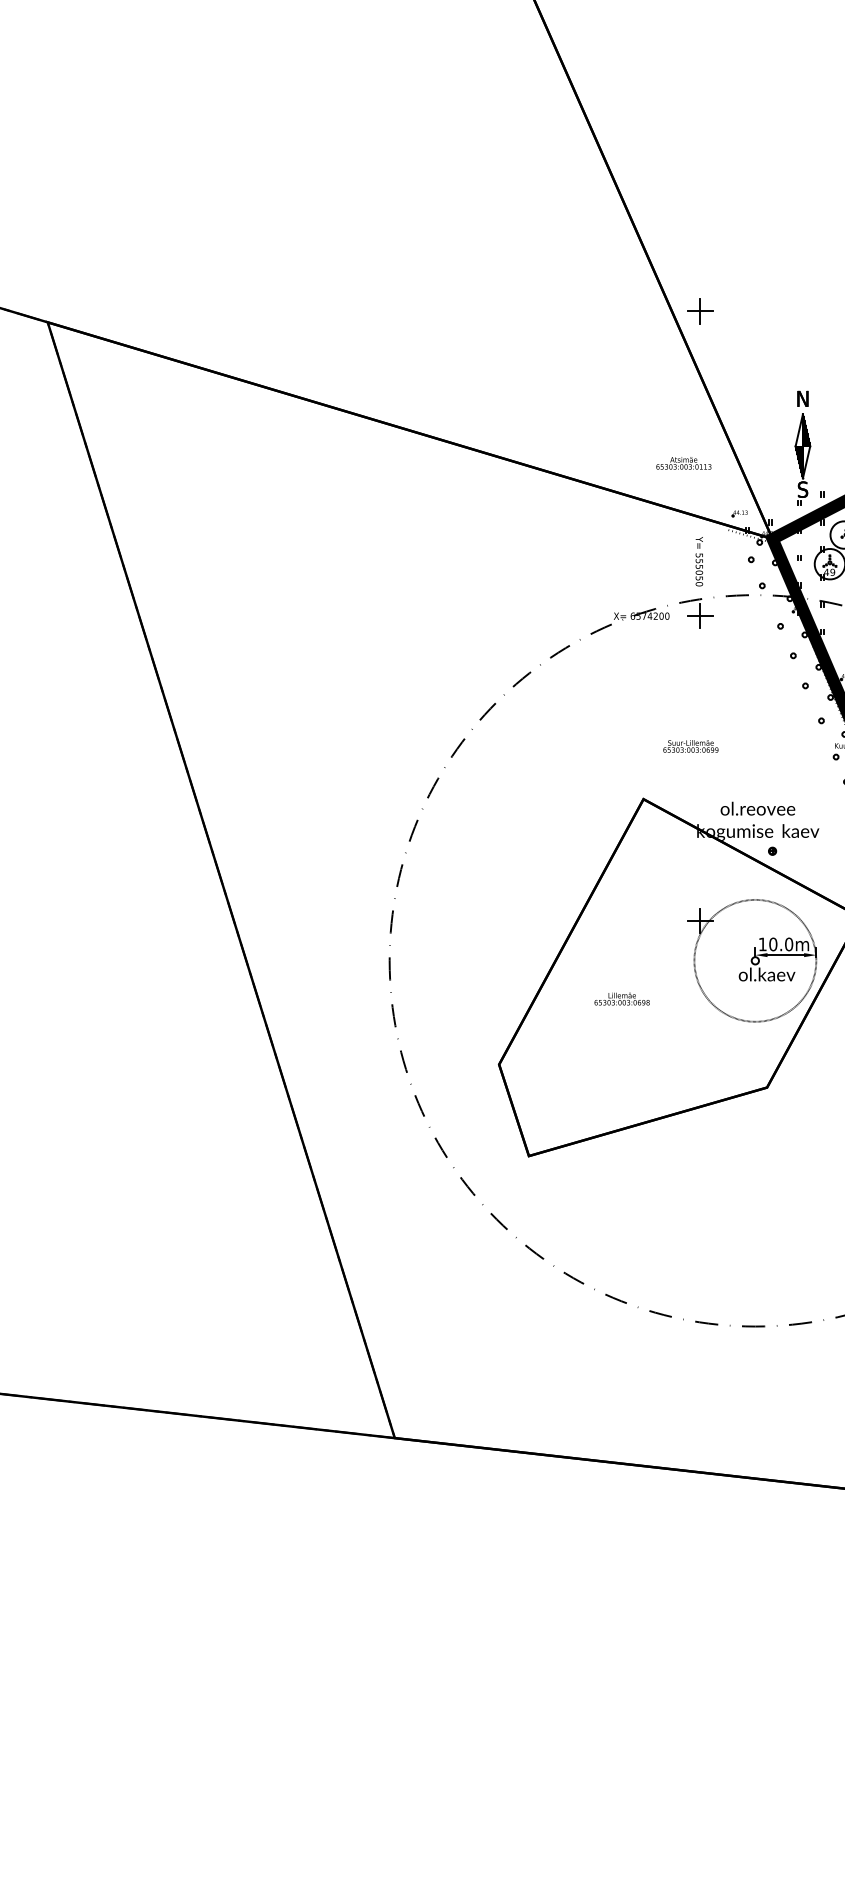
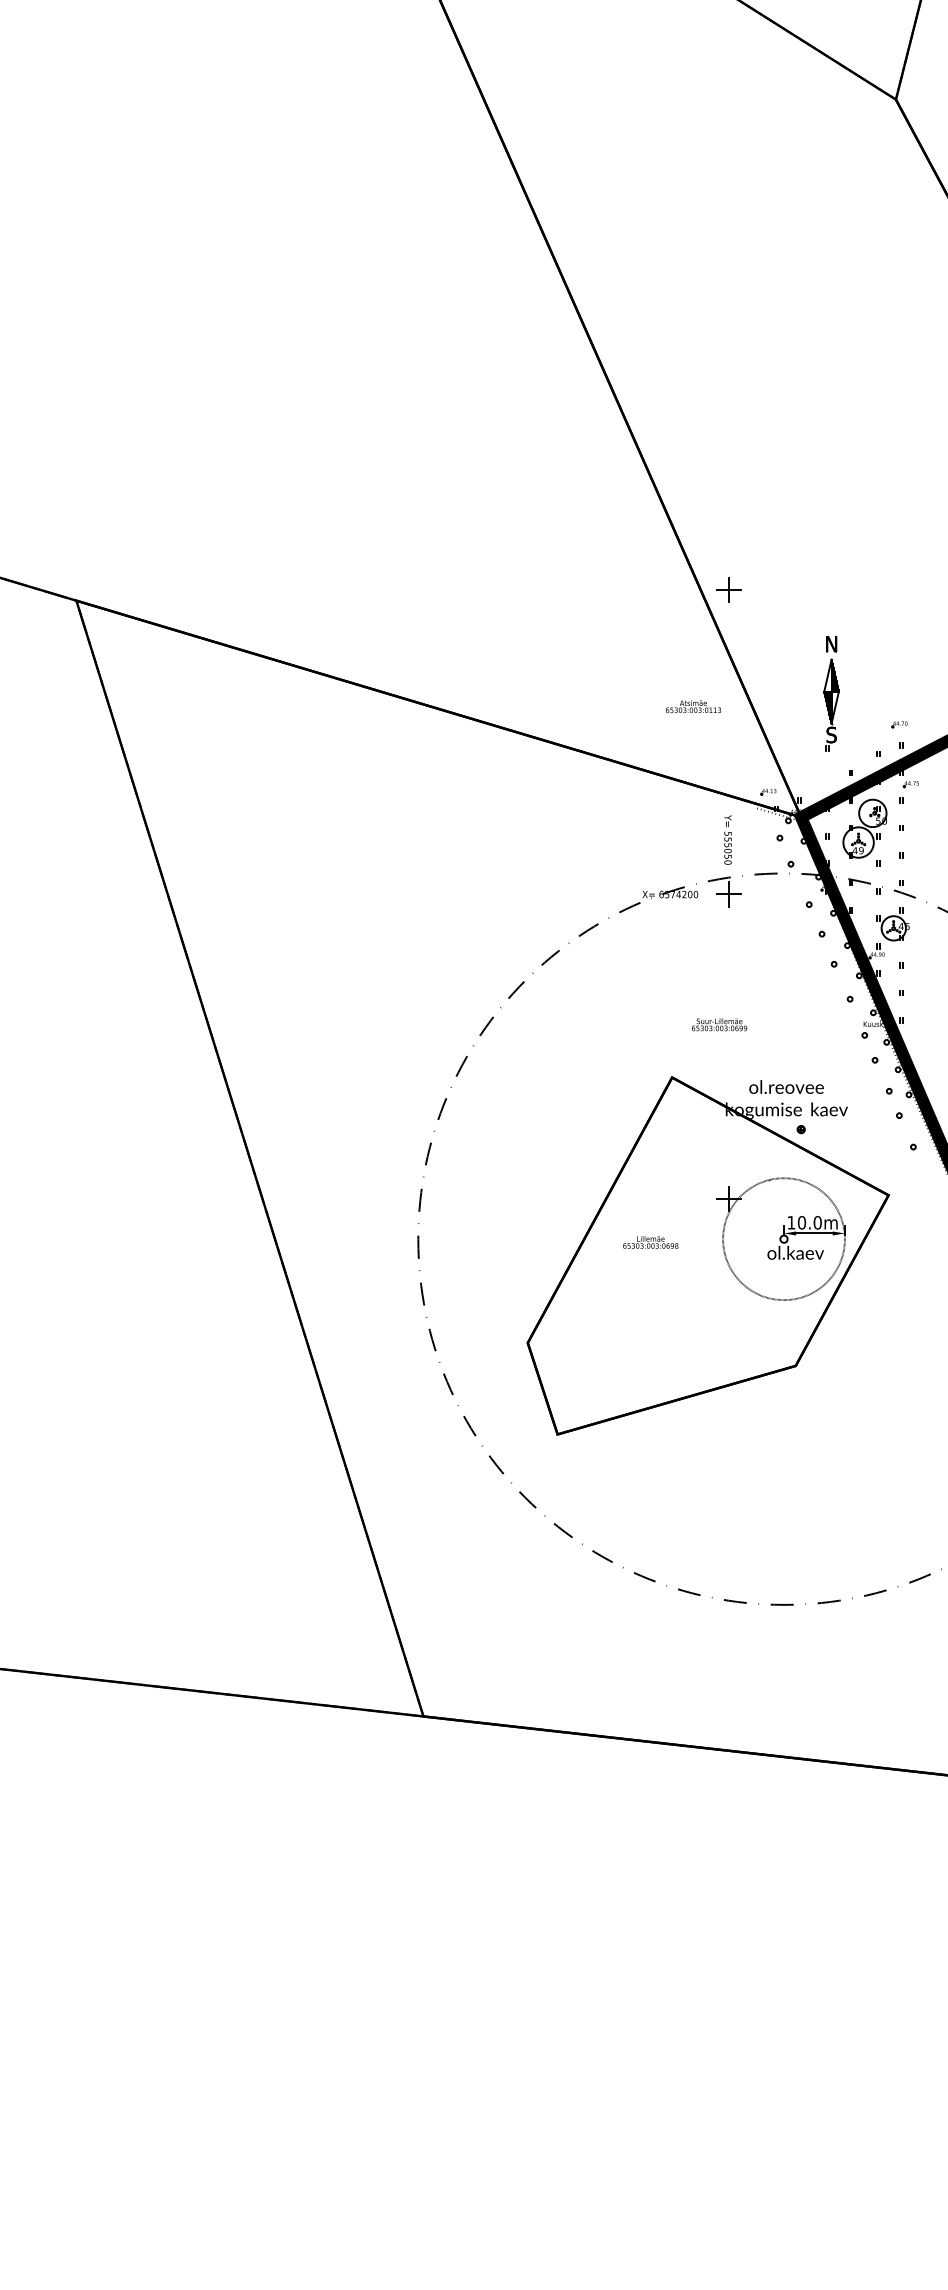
part: (802, 448) -> (831, 693), moved
text: (683, 463) -> (693, 706), moved
text: (621, 999) -> (650, 1242), moved

